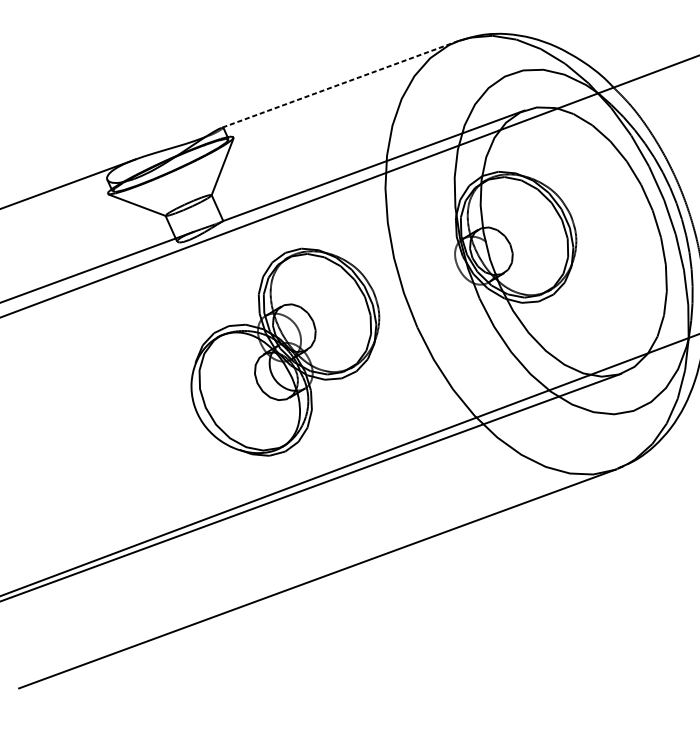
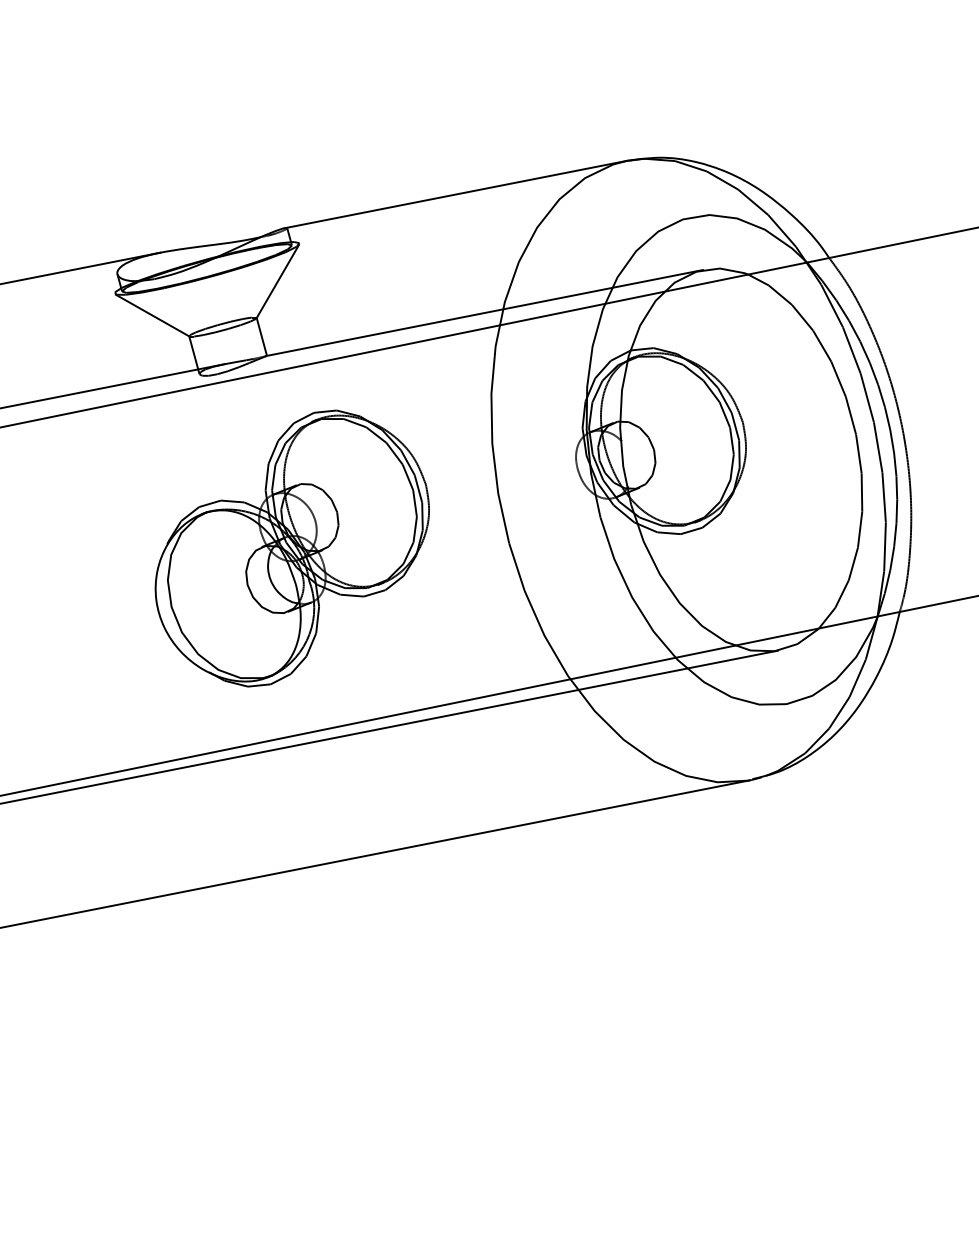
line: (340, 84) -> (456, 194), dashed -> solid
part: (284, 352) -> (291, 548), moved

